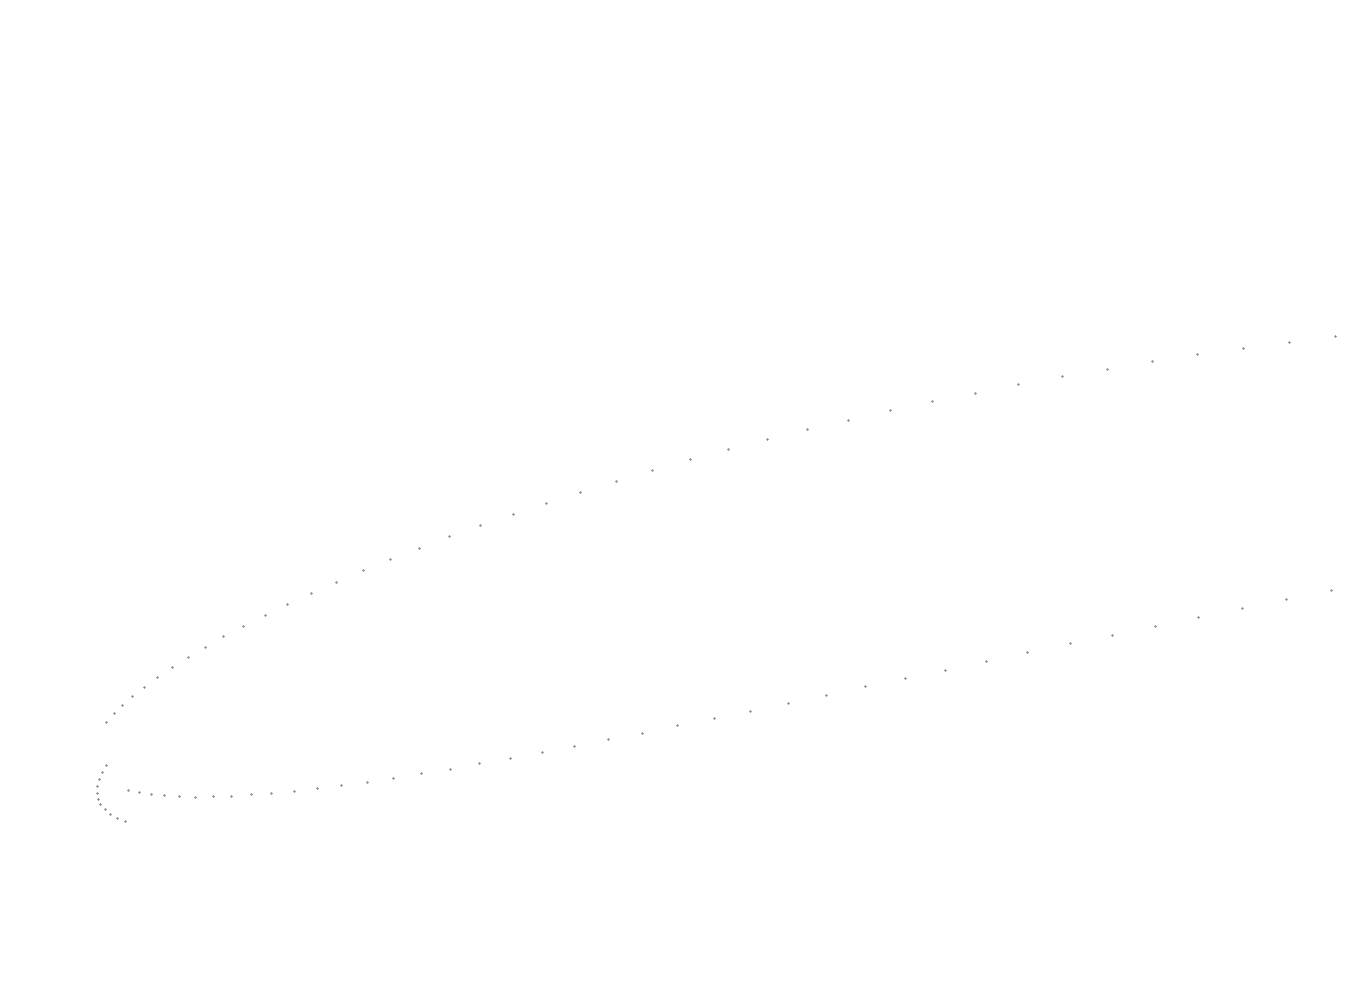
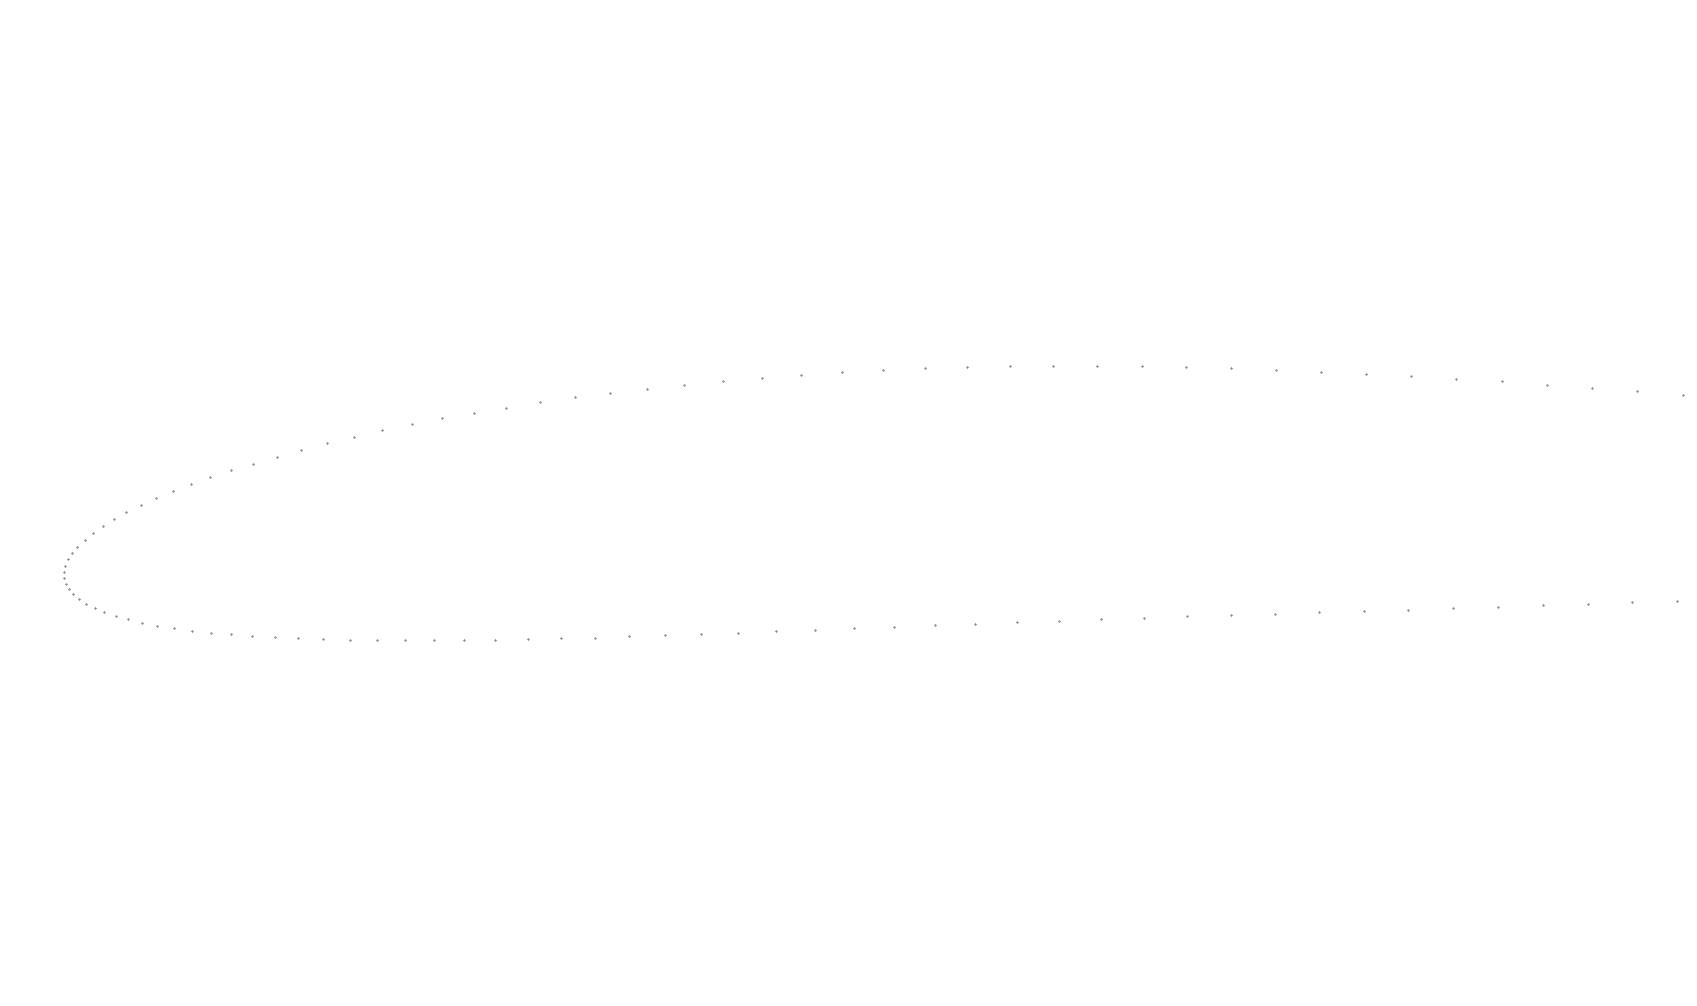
part: (98, 793) -> (65, 572), moved

